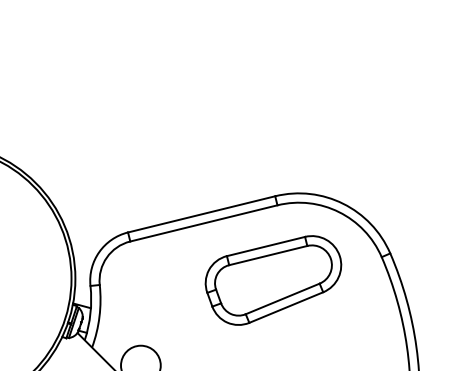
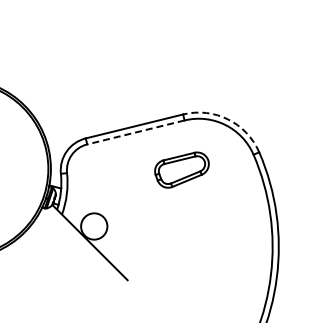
arc: (343, 203) -> (228, 119), solid -> dashed
line: (203, 223) -> (135, 132), solid -> dashed
part: (272, 279) -> (181, 169), size x0.6

